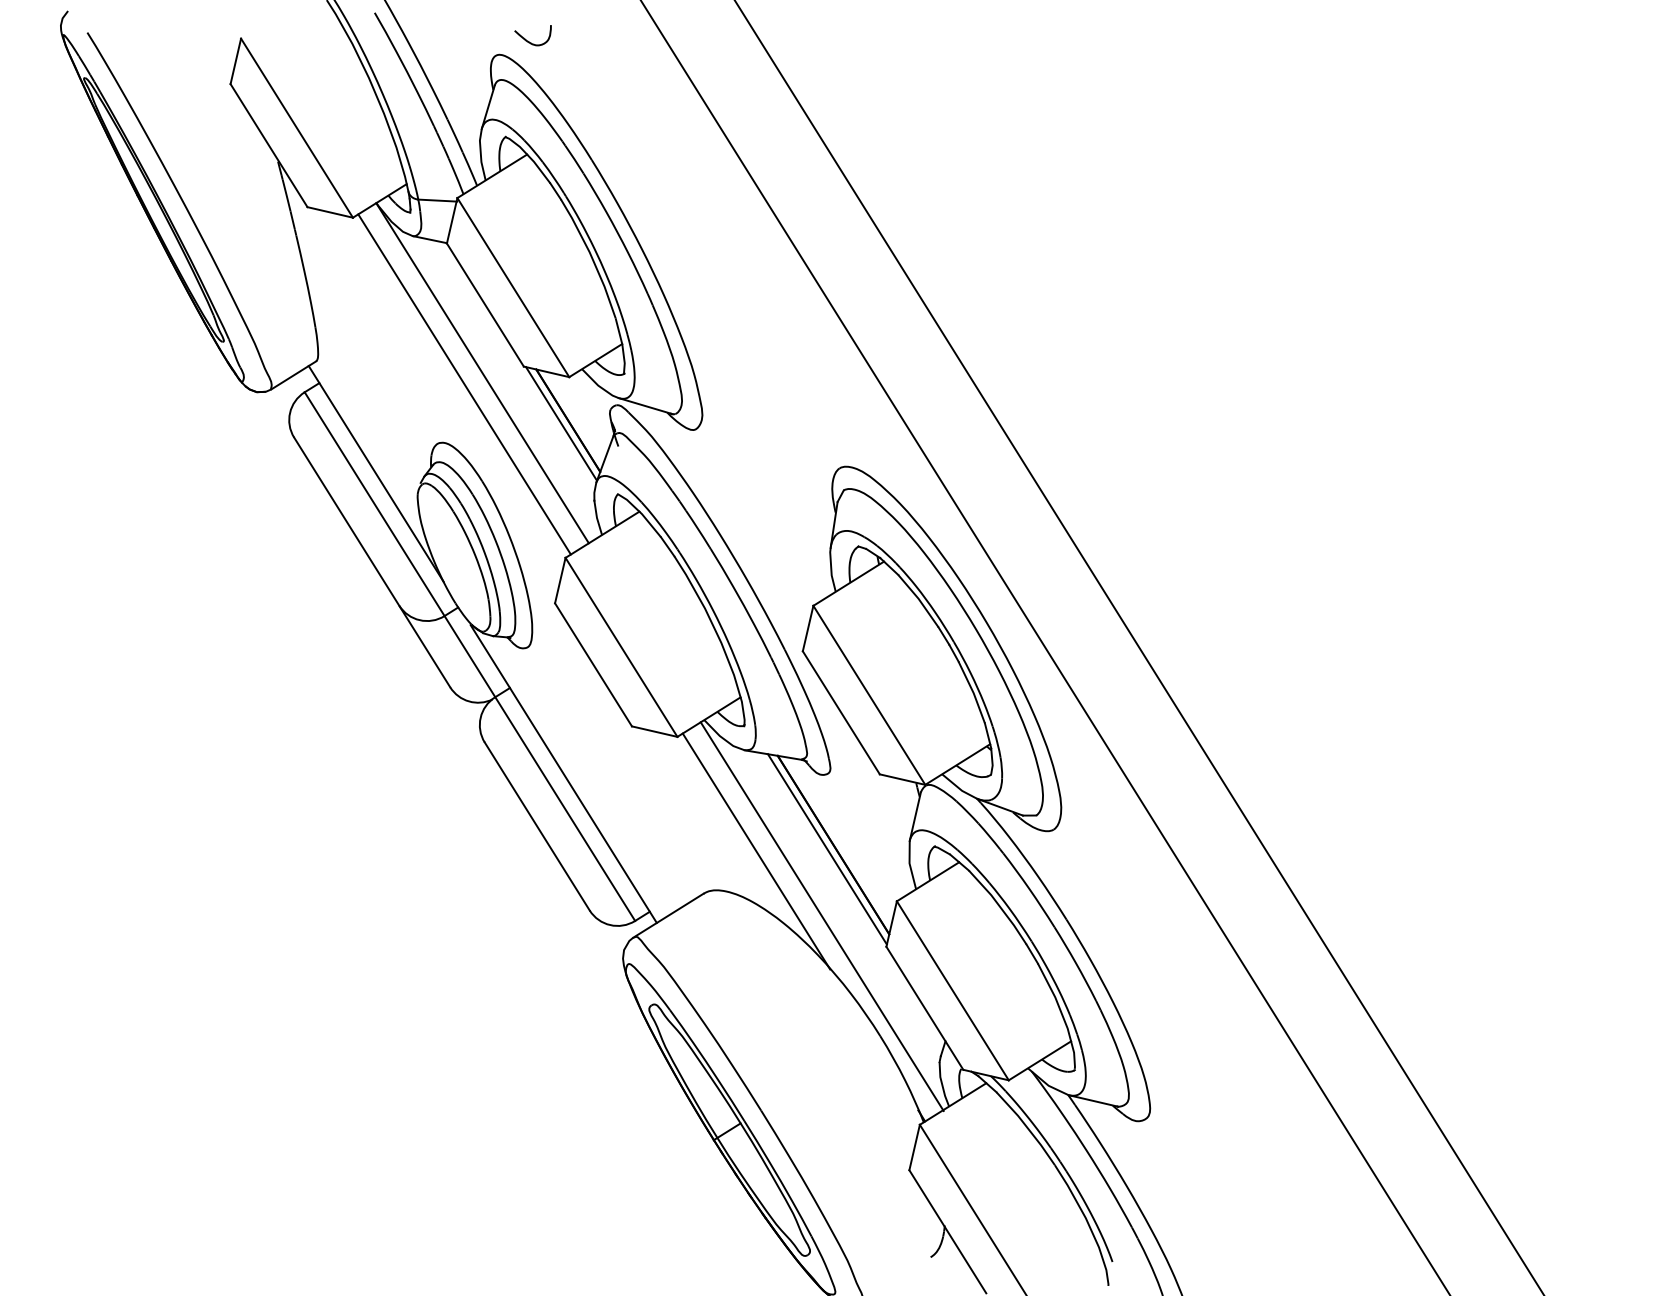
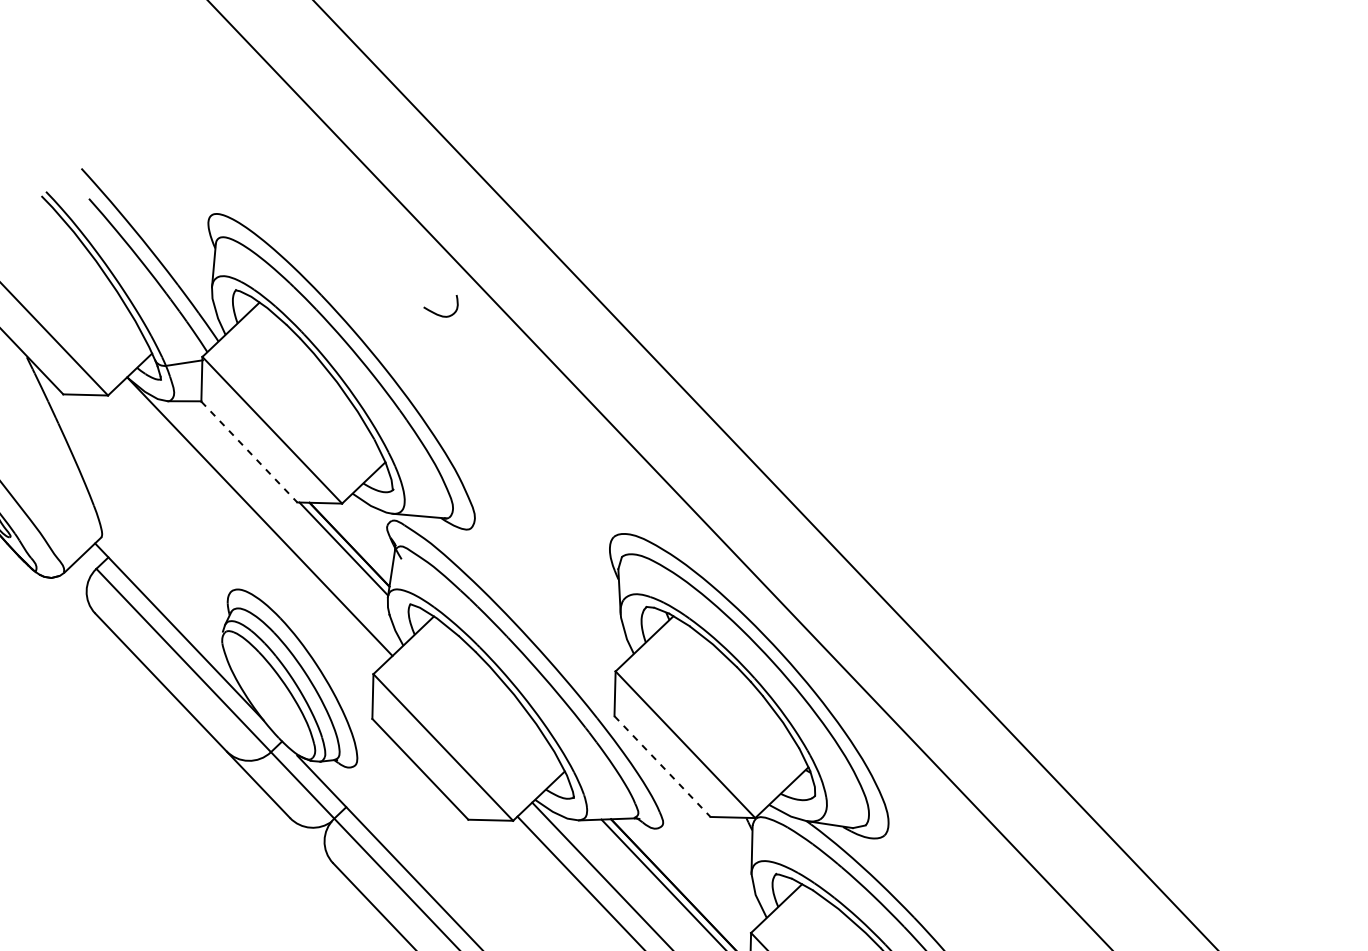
curve: (528, 40) -> (438, 313), moved
line: (485, 305) -> (249, 452), solid -> dashed
line: (464, 384) -> (245, 530), removed
line: (841, 712) -> (662, 766), solid -> dashed

